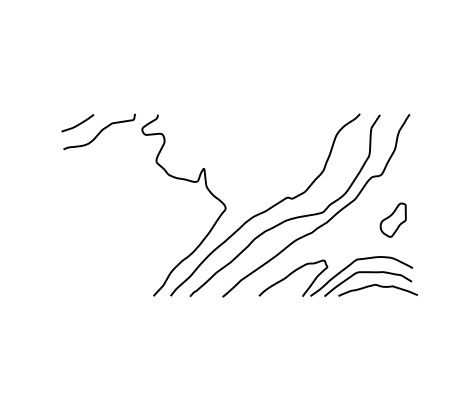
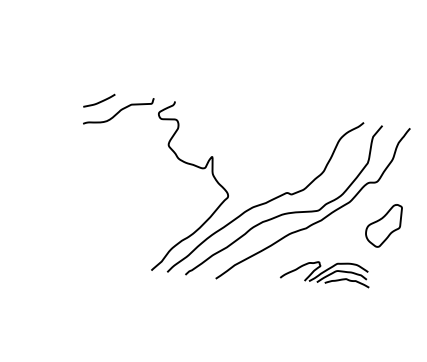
part: (392, 219) -> (382, 224), size x1.4
part: (337, 276) -> (325, 271), size x0.6

